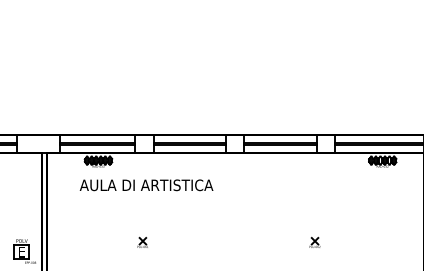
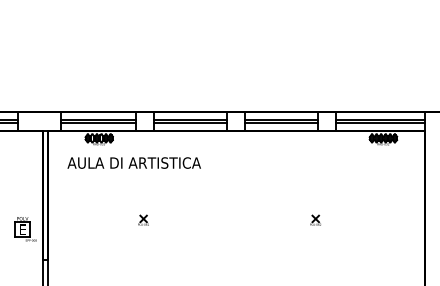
text: (145, 184) -> (133, 162), moved

